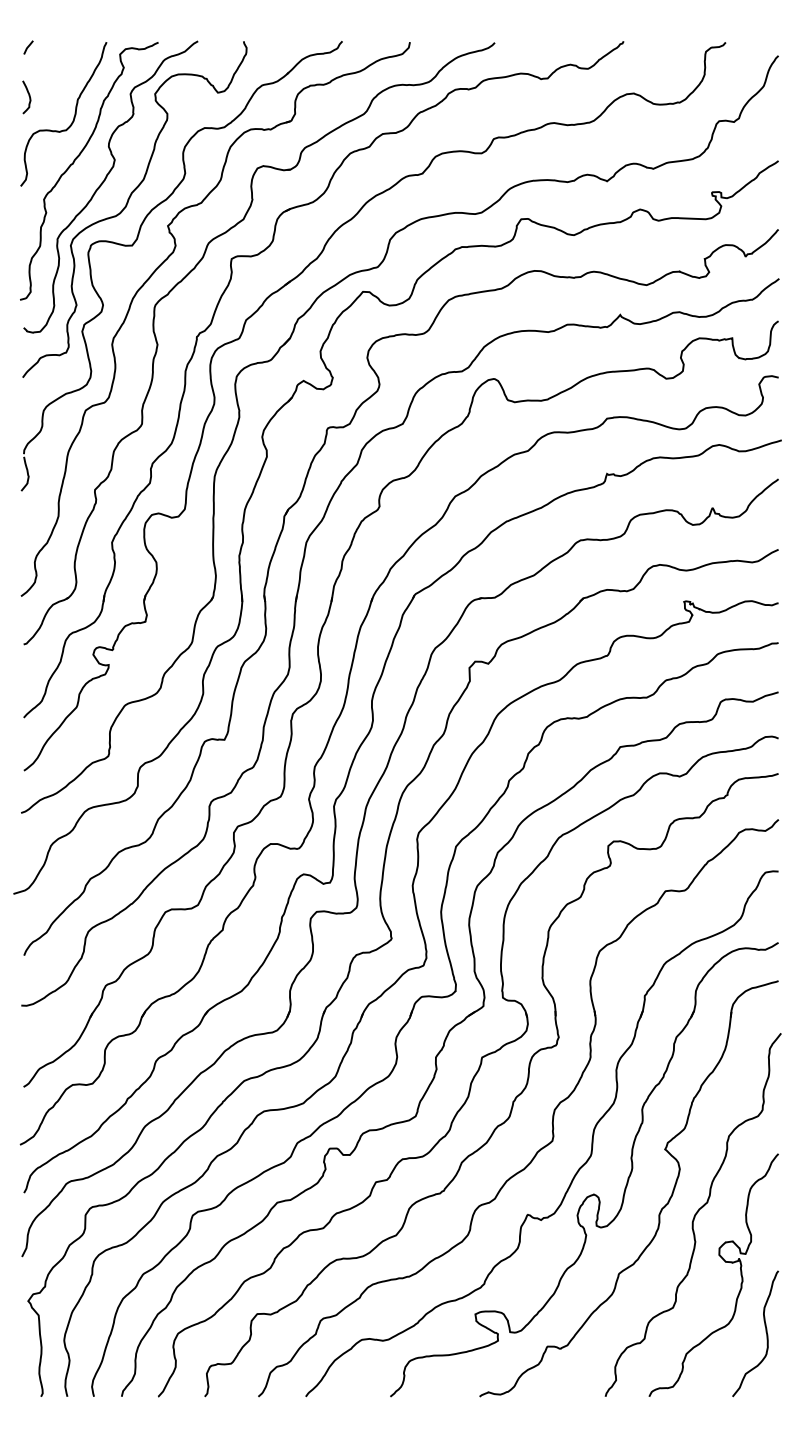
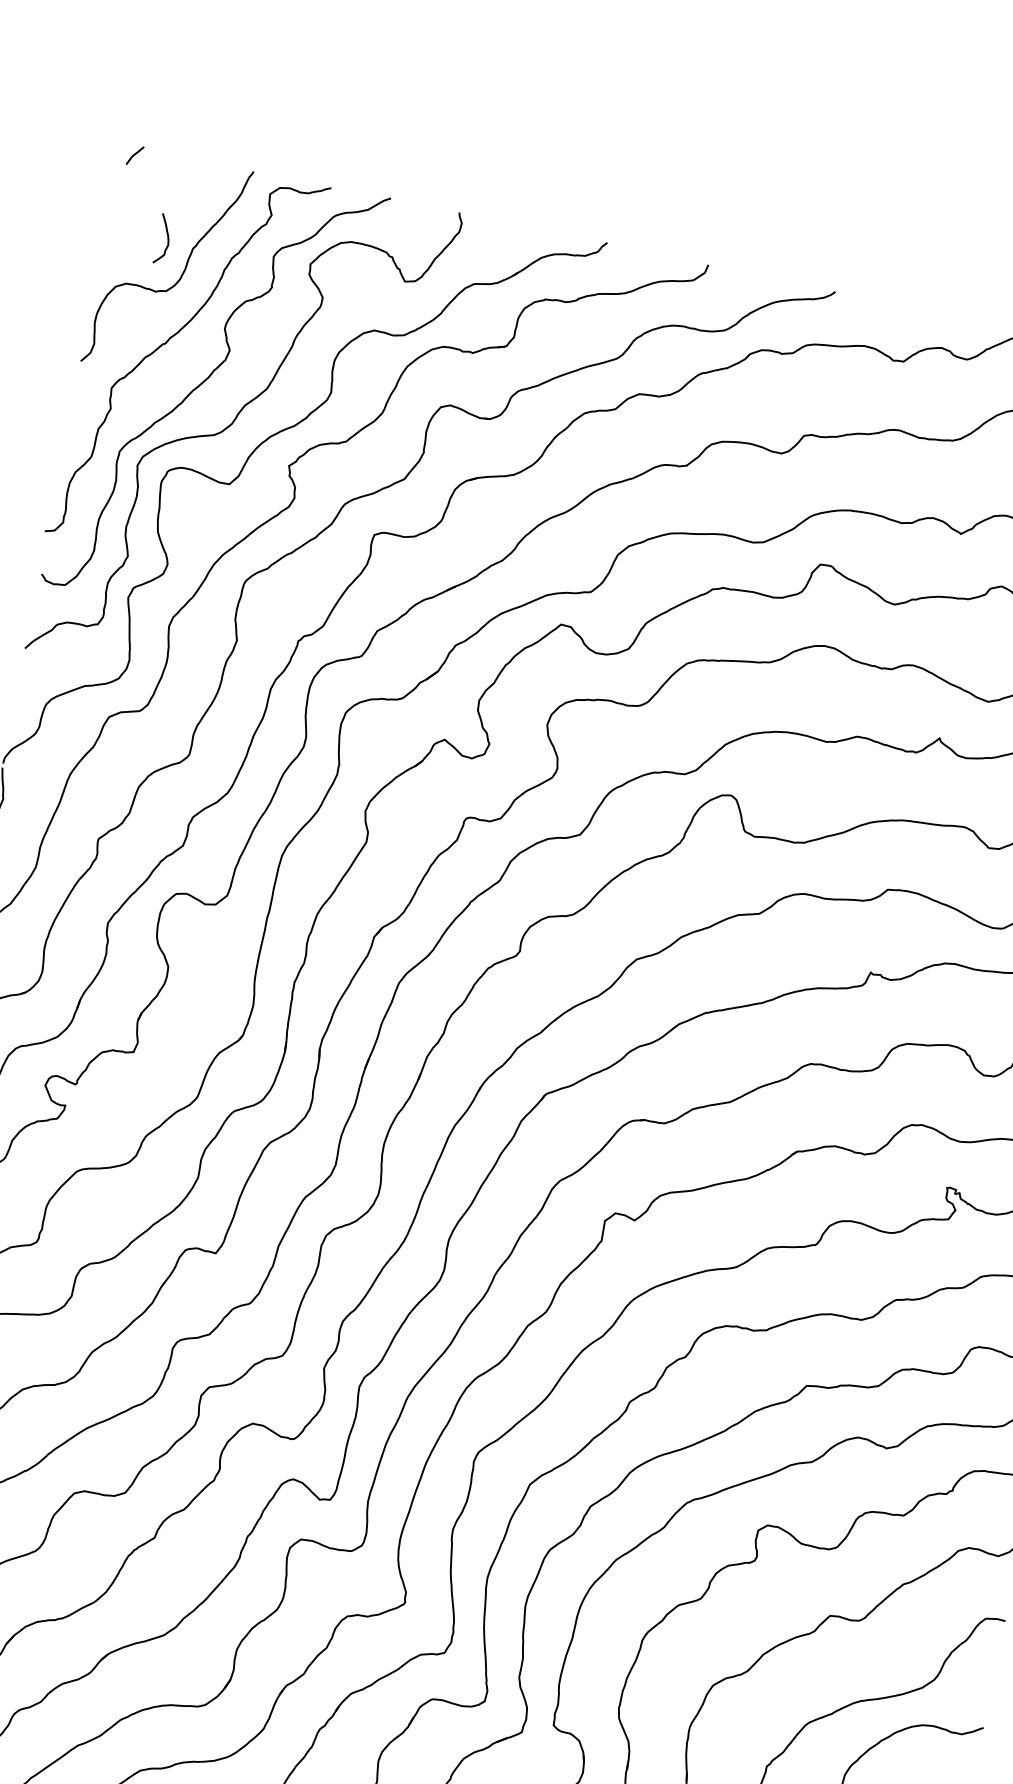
curve: (28, 96) -> (166, 238), moved

